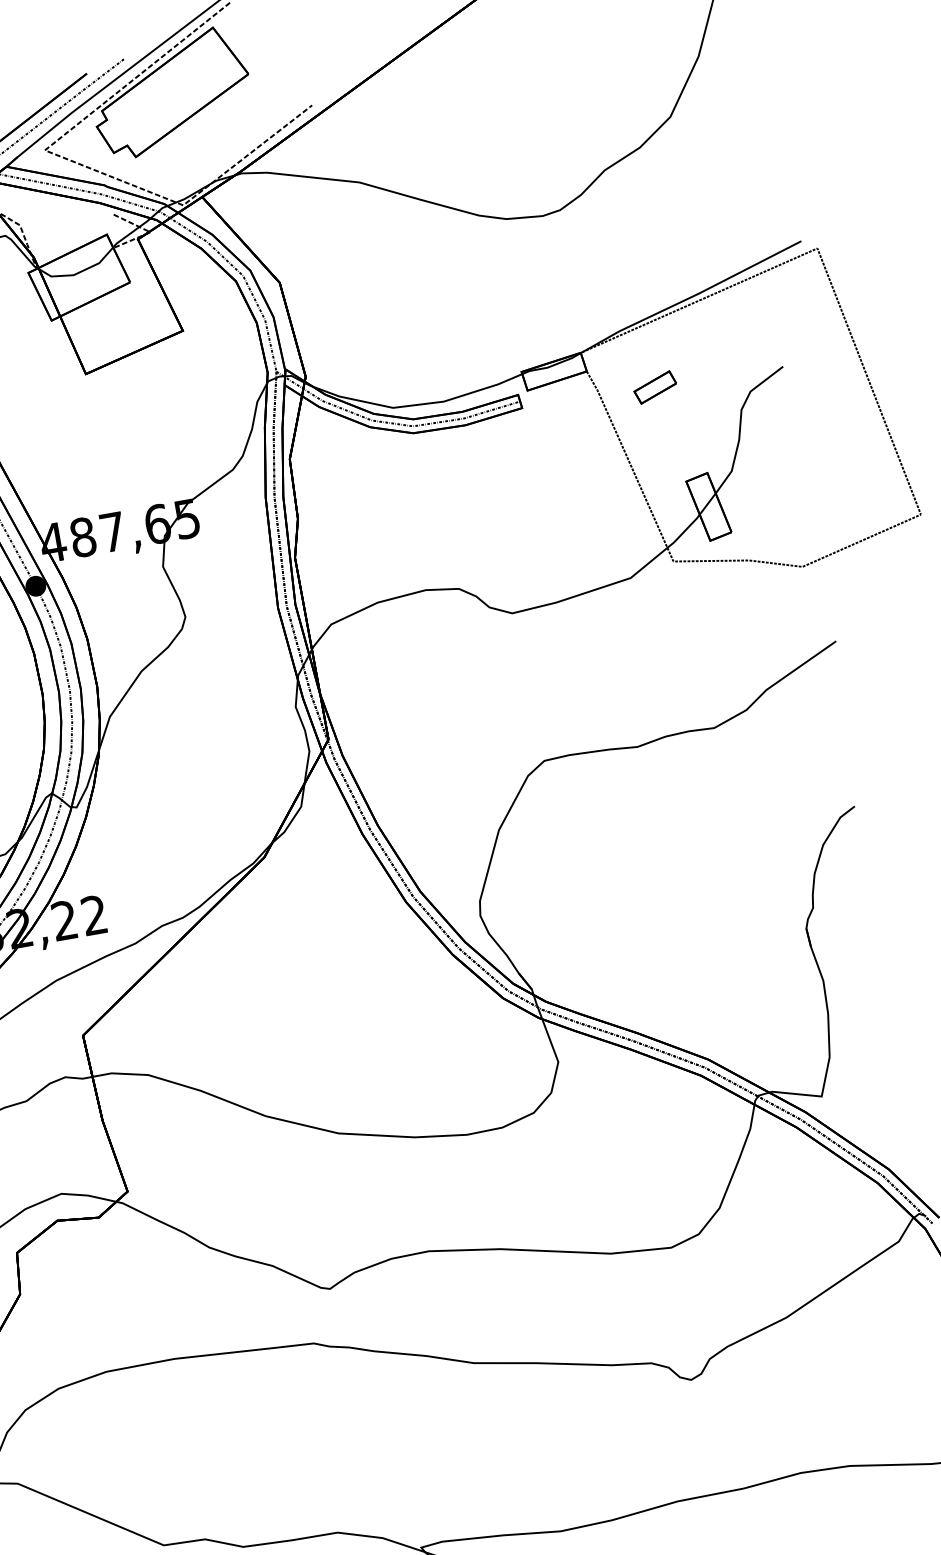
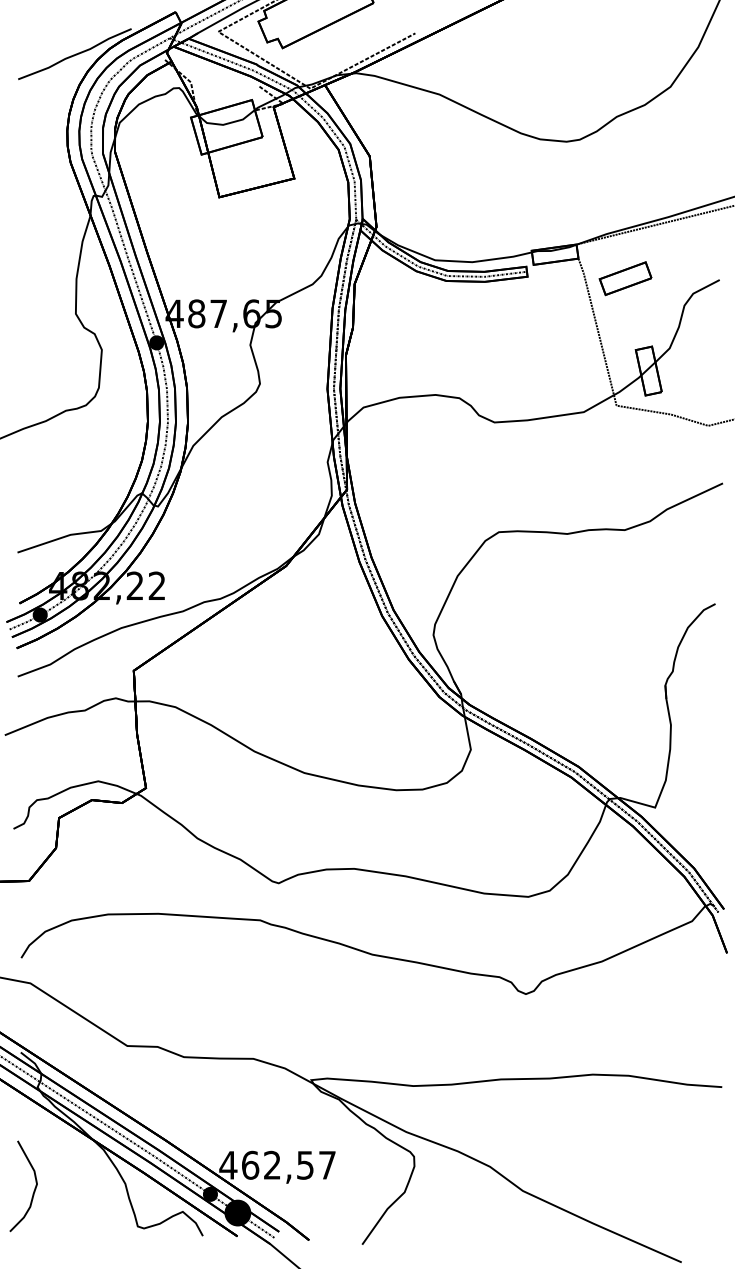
part: (655, 387) -> (625, 278), size x1.67

